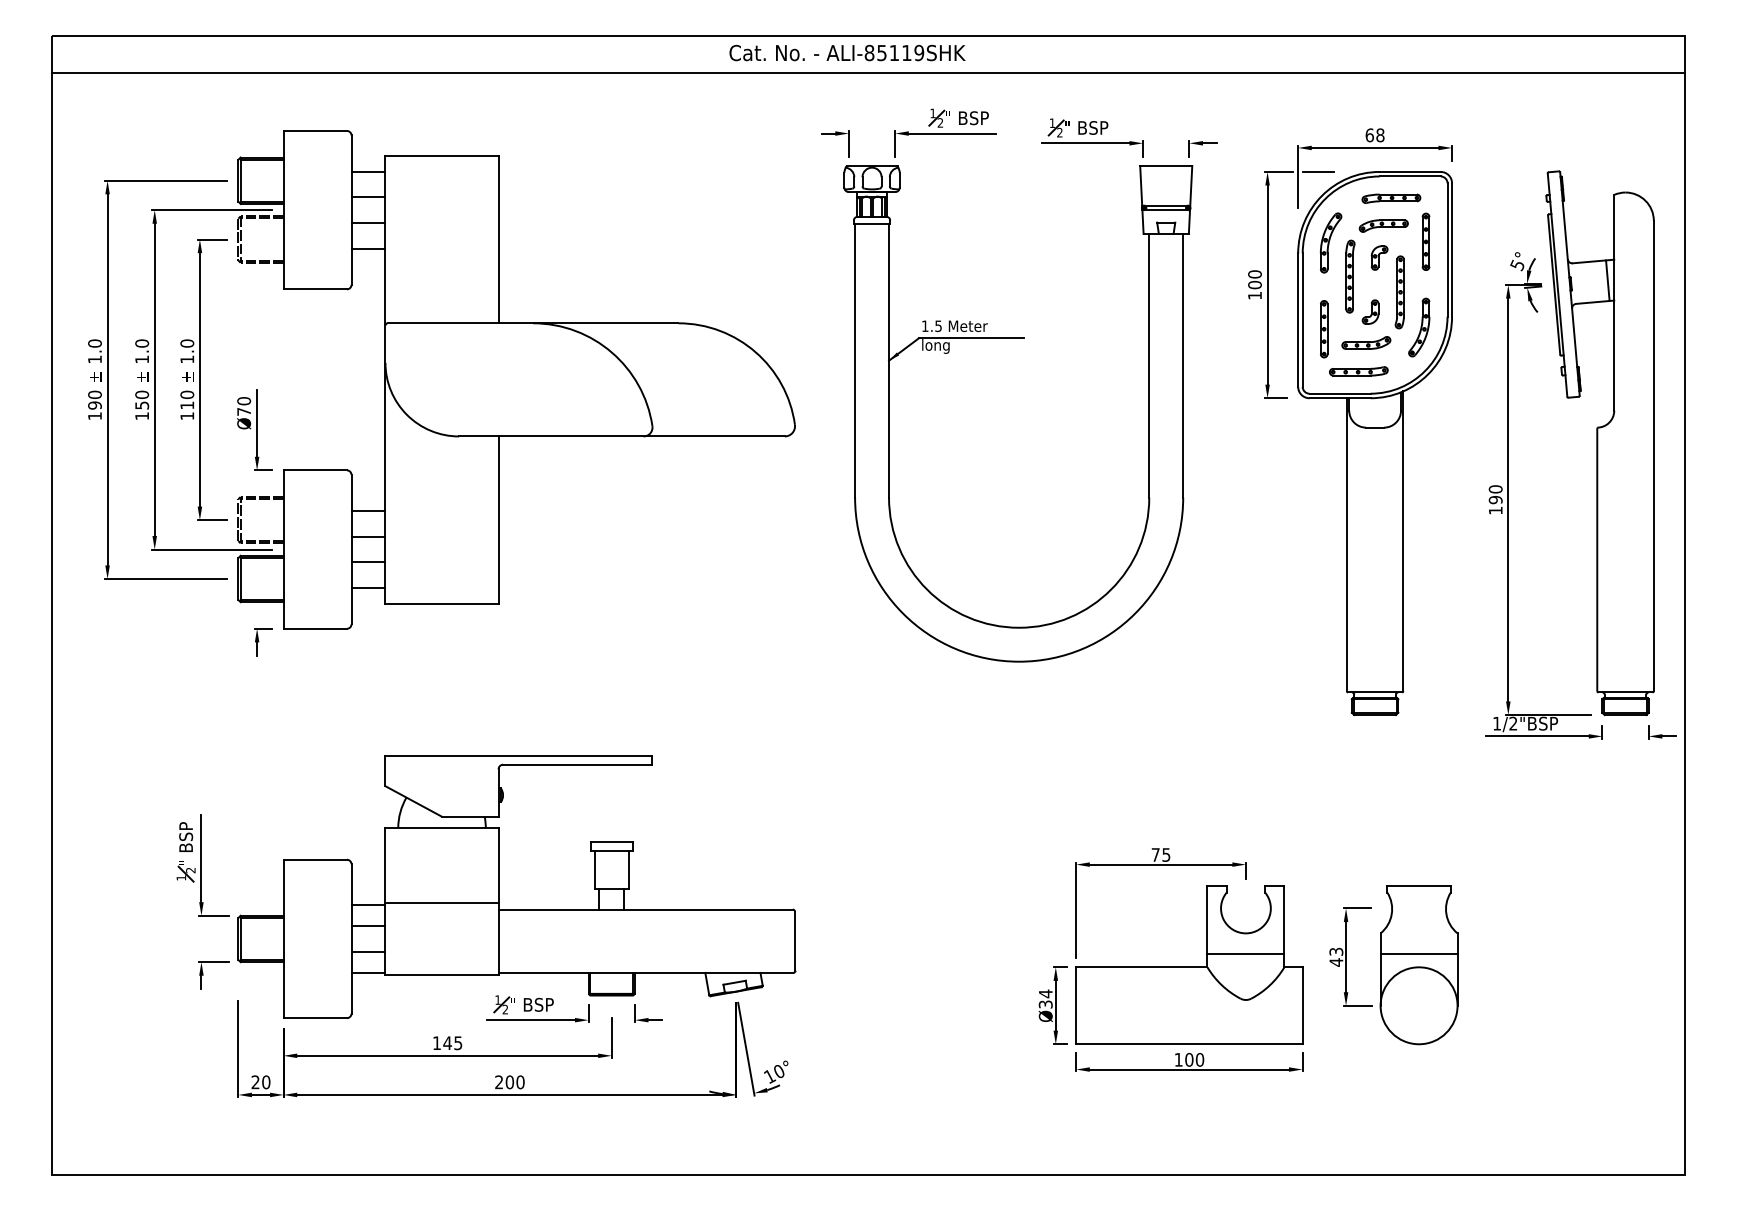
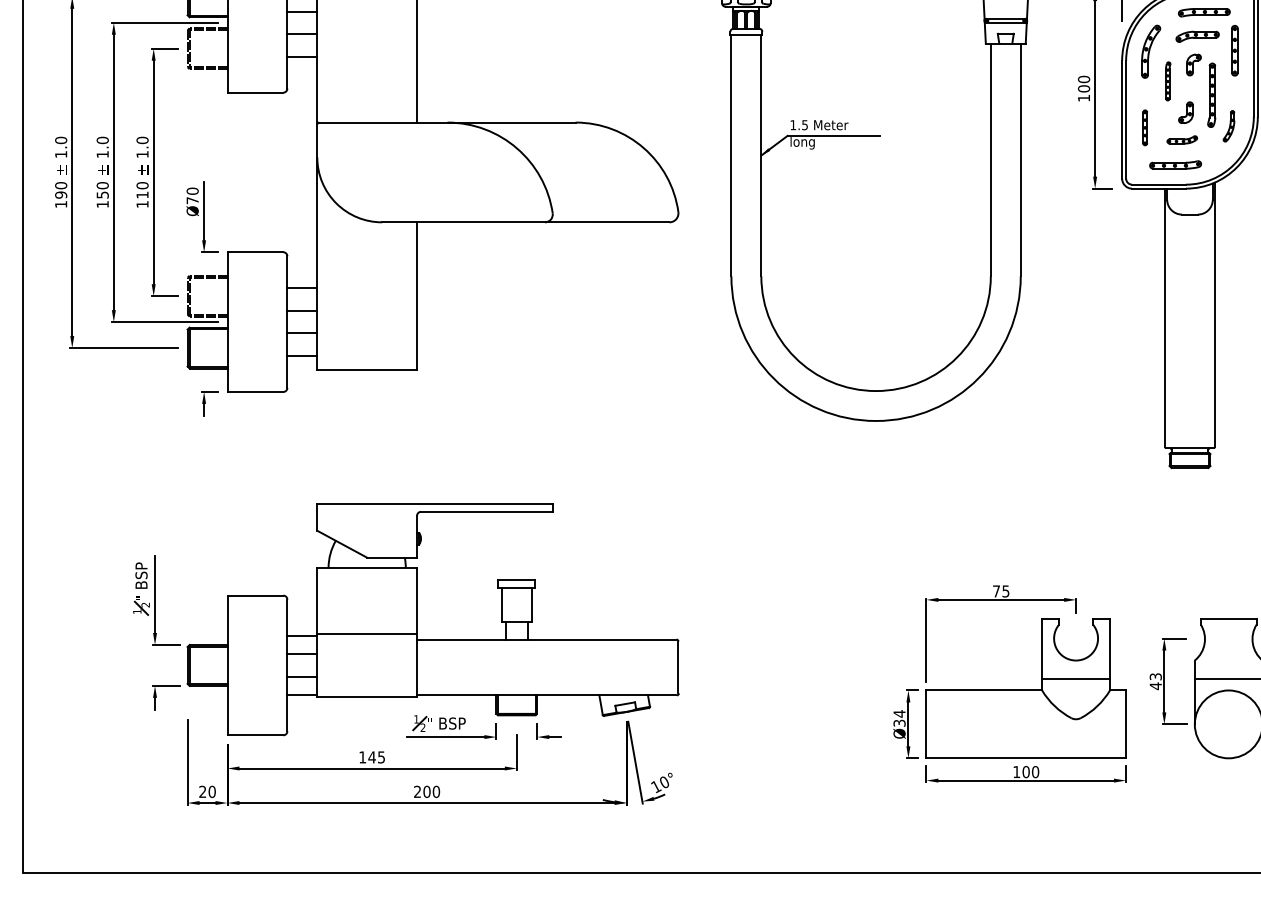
part: (1350, 276) -> (1168, 81), size x0.6
part: (1419, 327) -> (1229, 126), size x0.6
part: (1324, 329) -> (1145, 128), size x0.7
part: (1366, 342) -> (1182, 139), size x0.7

